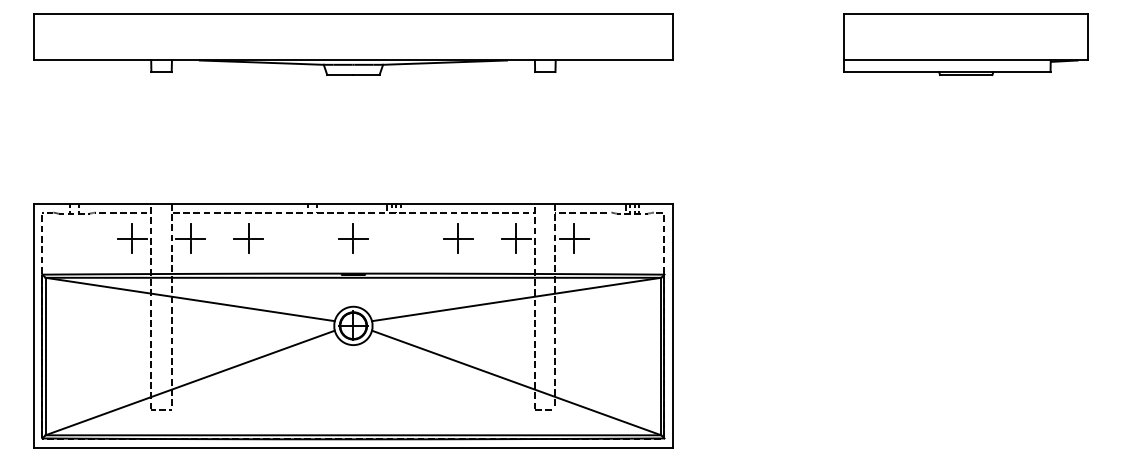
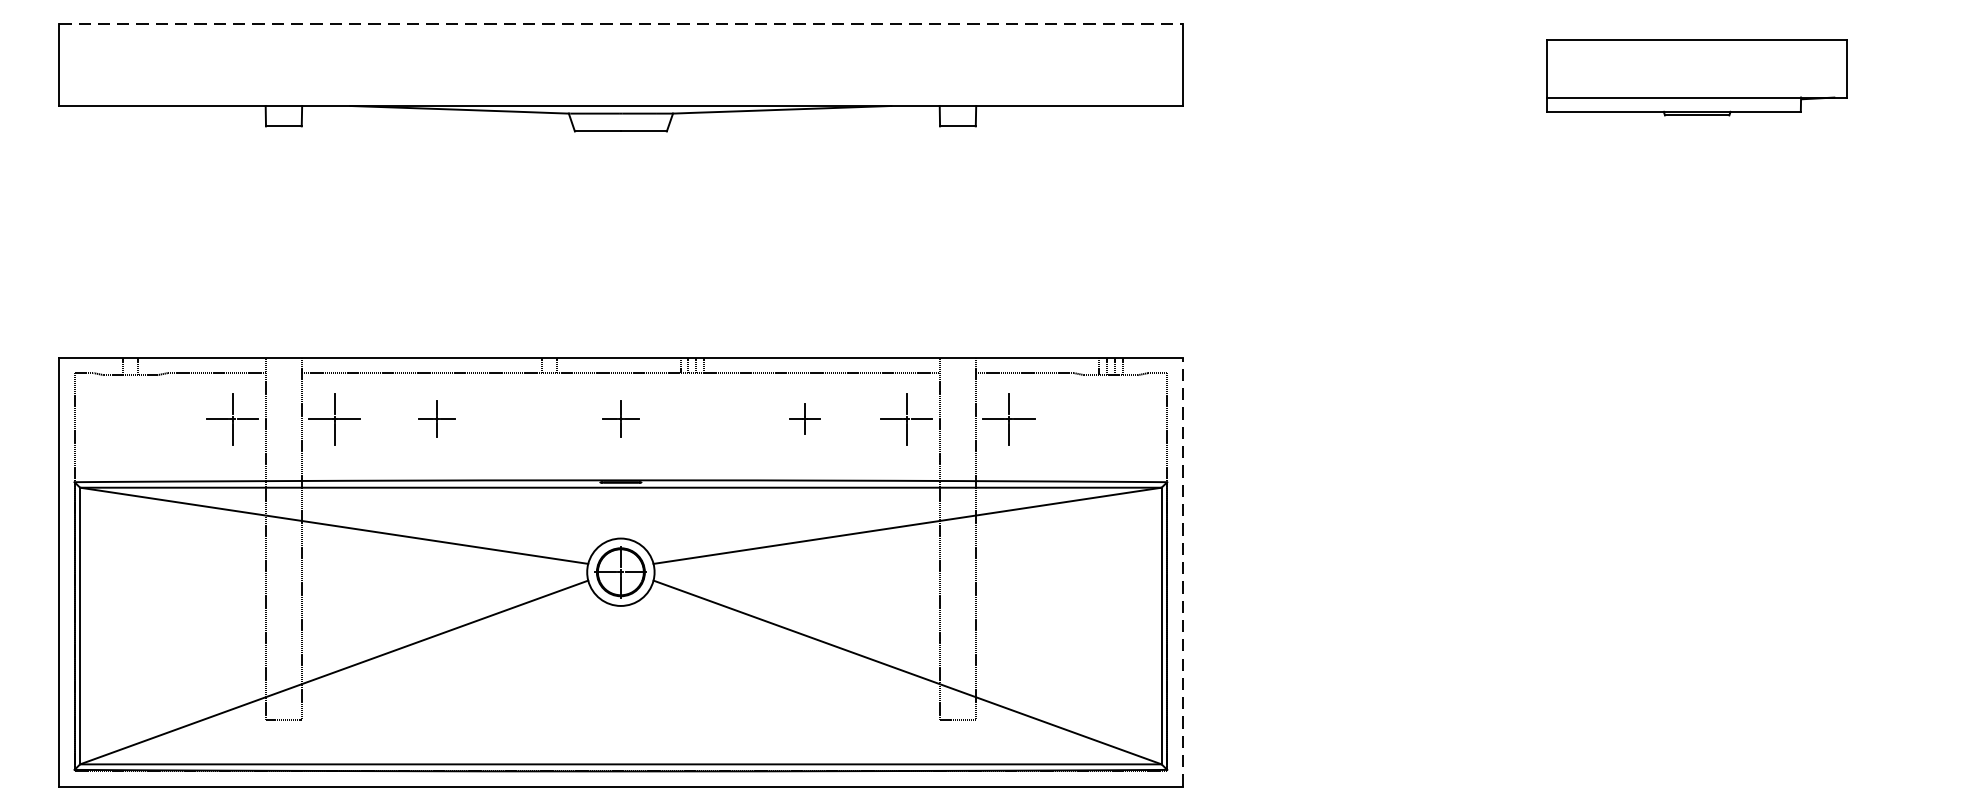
line: (353, 13) -> (621, 23), solid -> dashed
part: (965, 44) -> (1696, 77), size x0.7
part: (248, 238) -> (436, 418), size x0.7
part: (353, 238) -> (621, 418), size x0.7
part: (458, 238) -> (805, 418), size x0.6
line: (673, 325) -> (1183, 571), solid -> dashed

